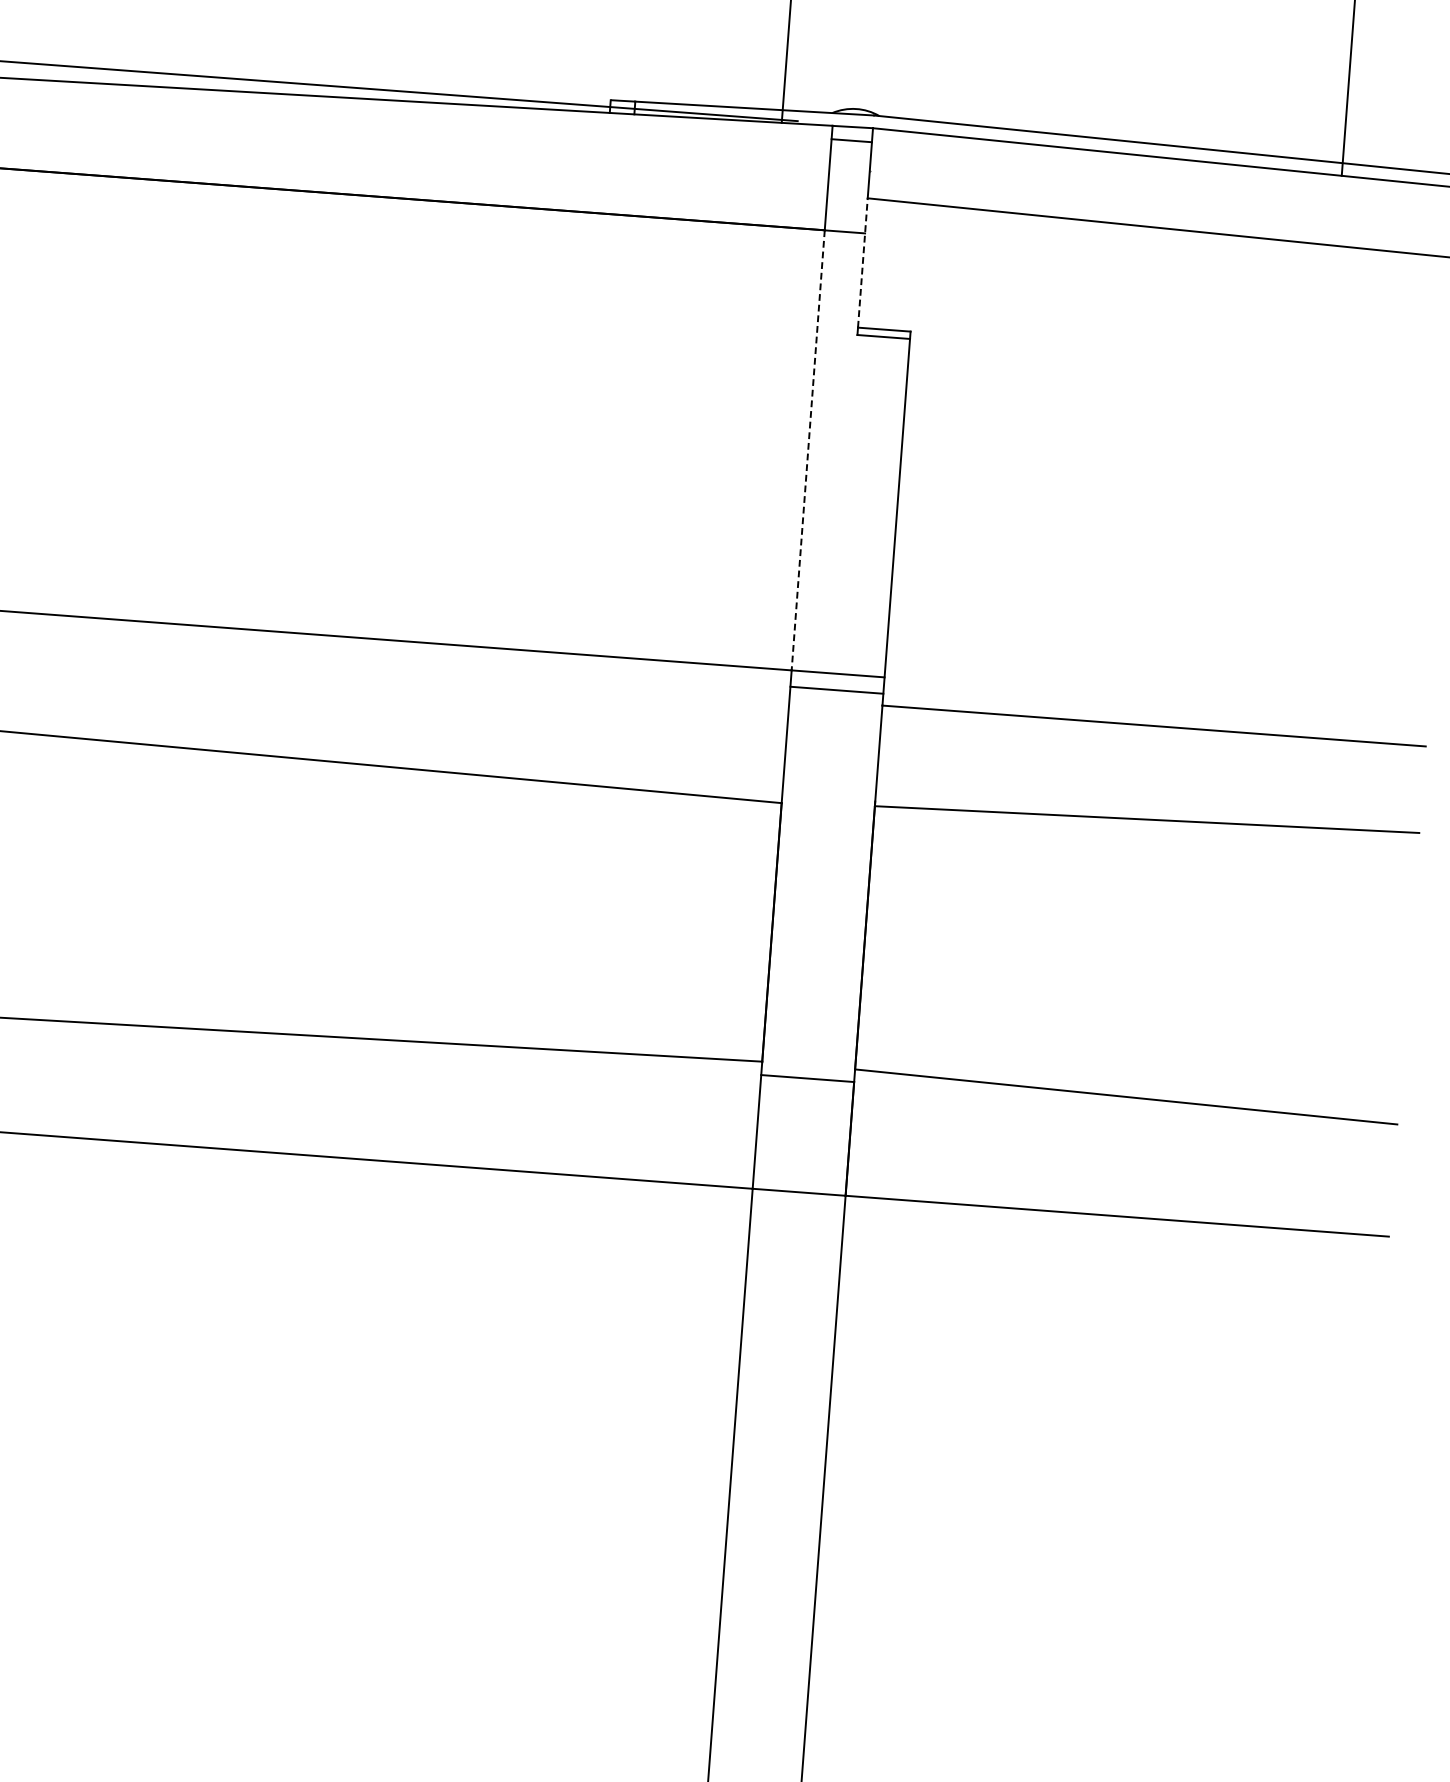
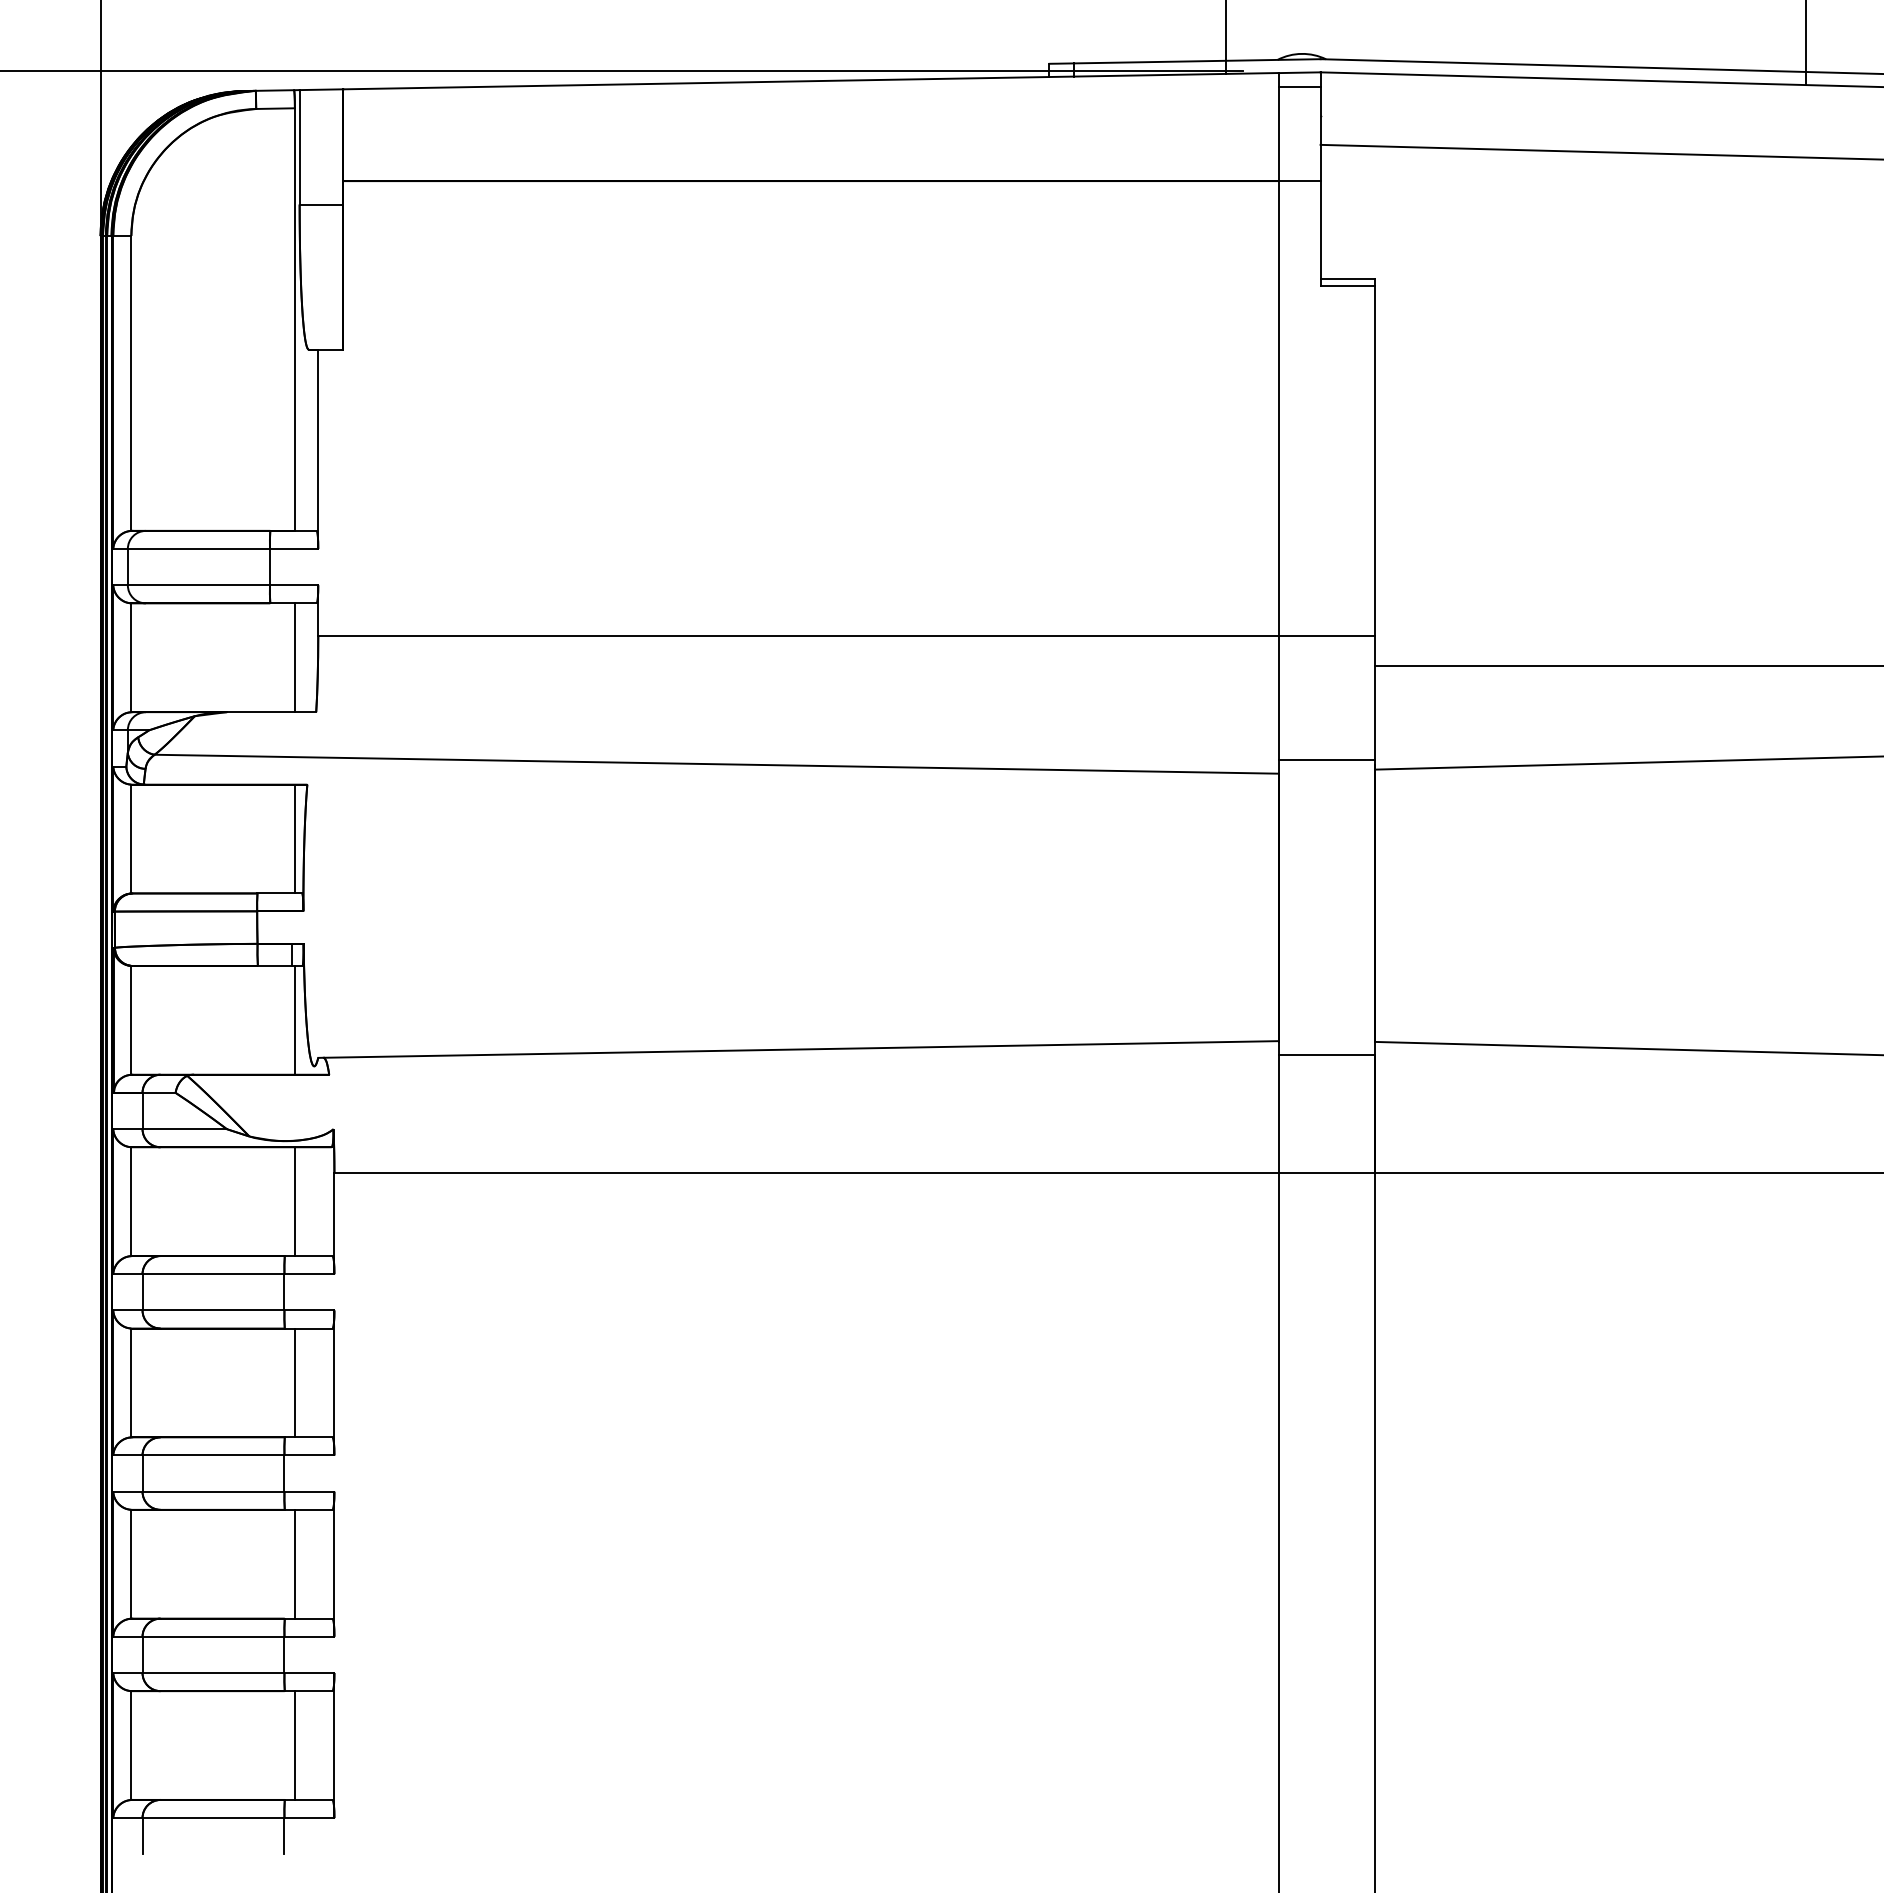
line: (862, 262) -> (1320, 211), dashed -> solid
line: (807, 450) -> (1278, 408), dashed -> solid
line: (836, 690) -> (1326, 760), moved

